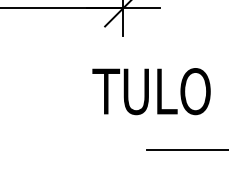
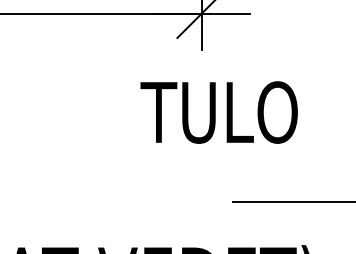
text: (151, 91) -> (218, 112), moved

